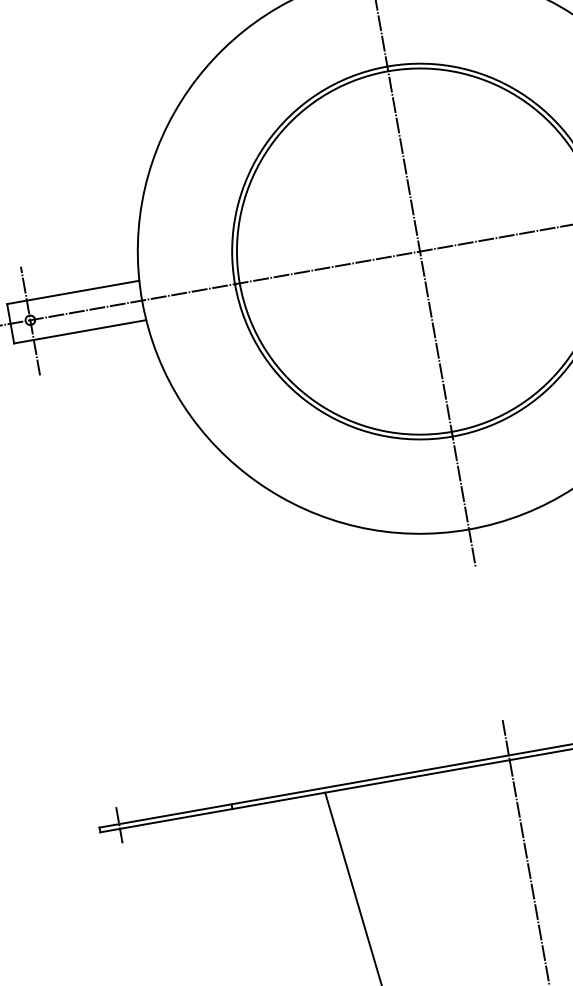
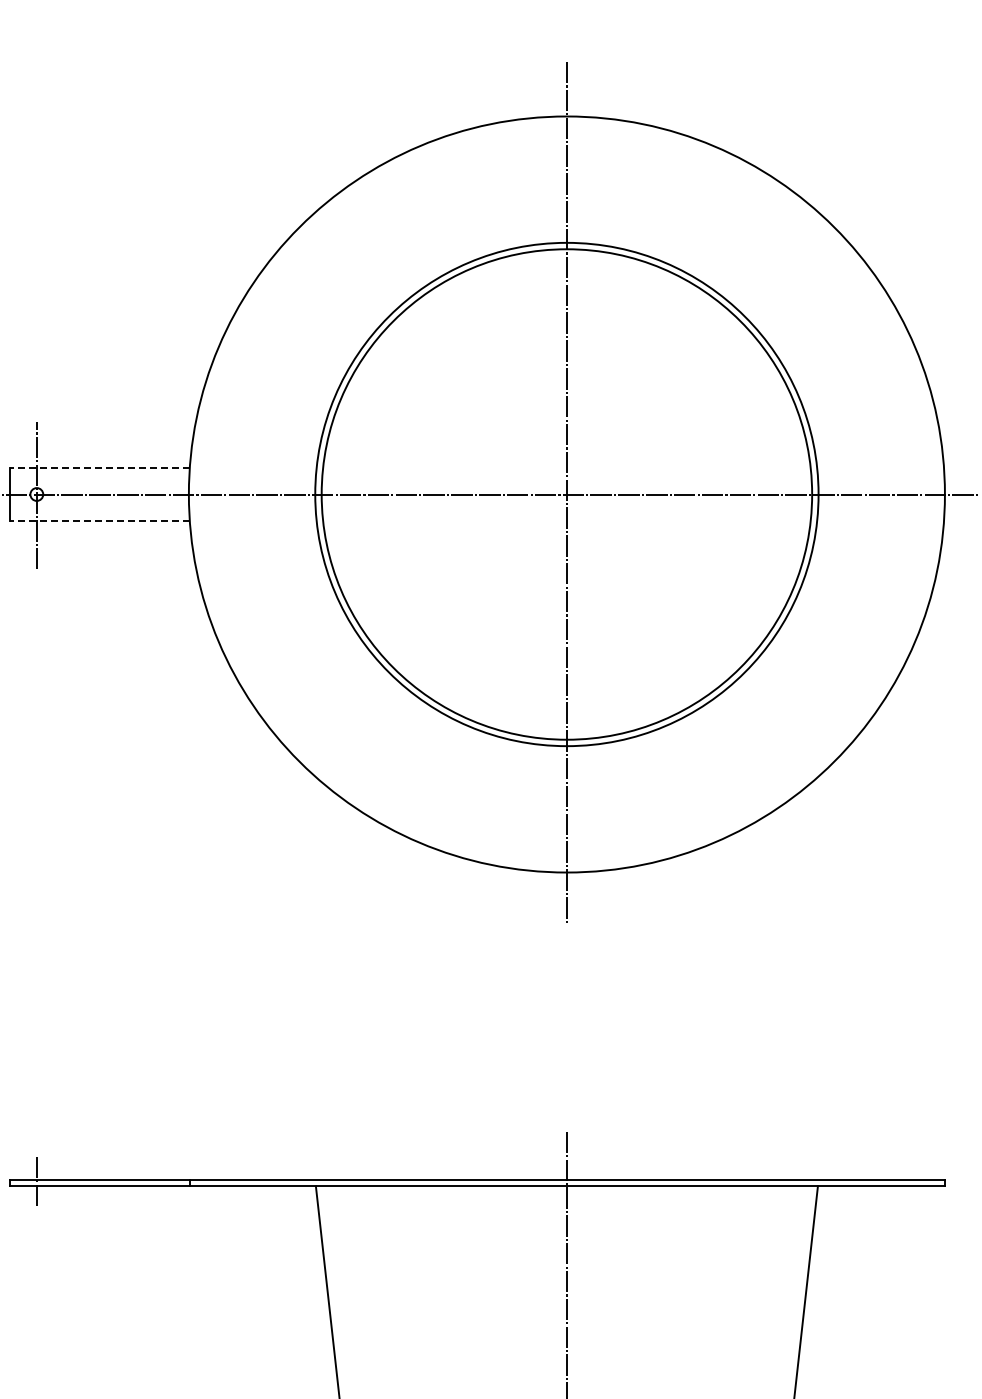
line: (72, 292) -> (99, 467), solid -> dashed
line: (79, 332) -> (99, 521), solid -> dashed

